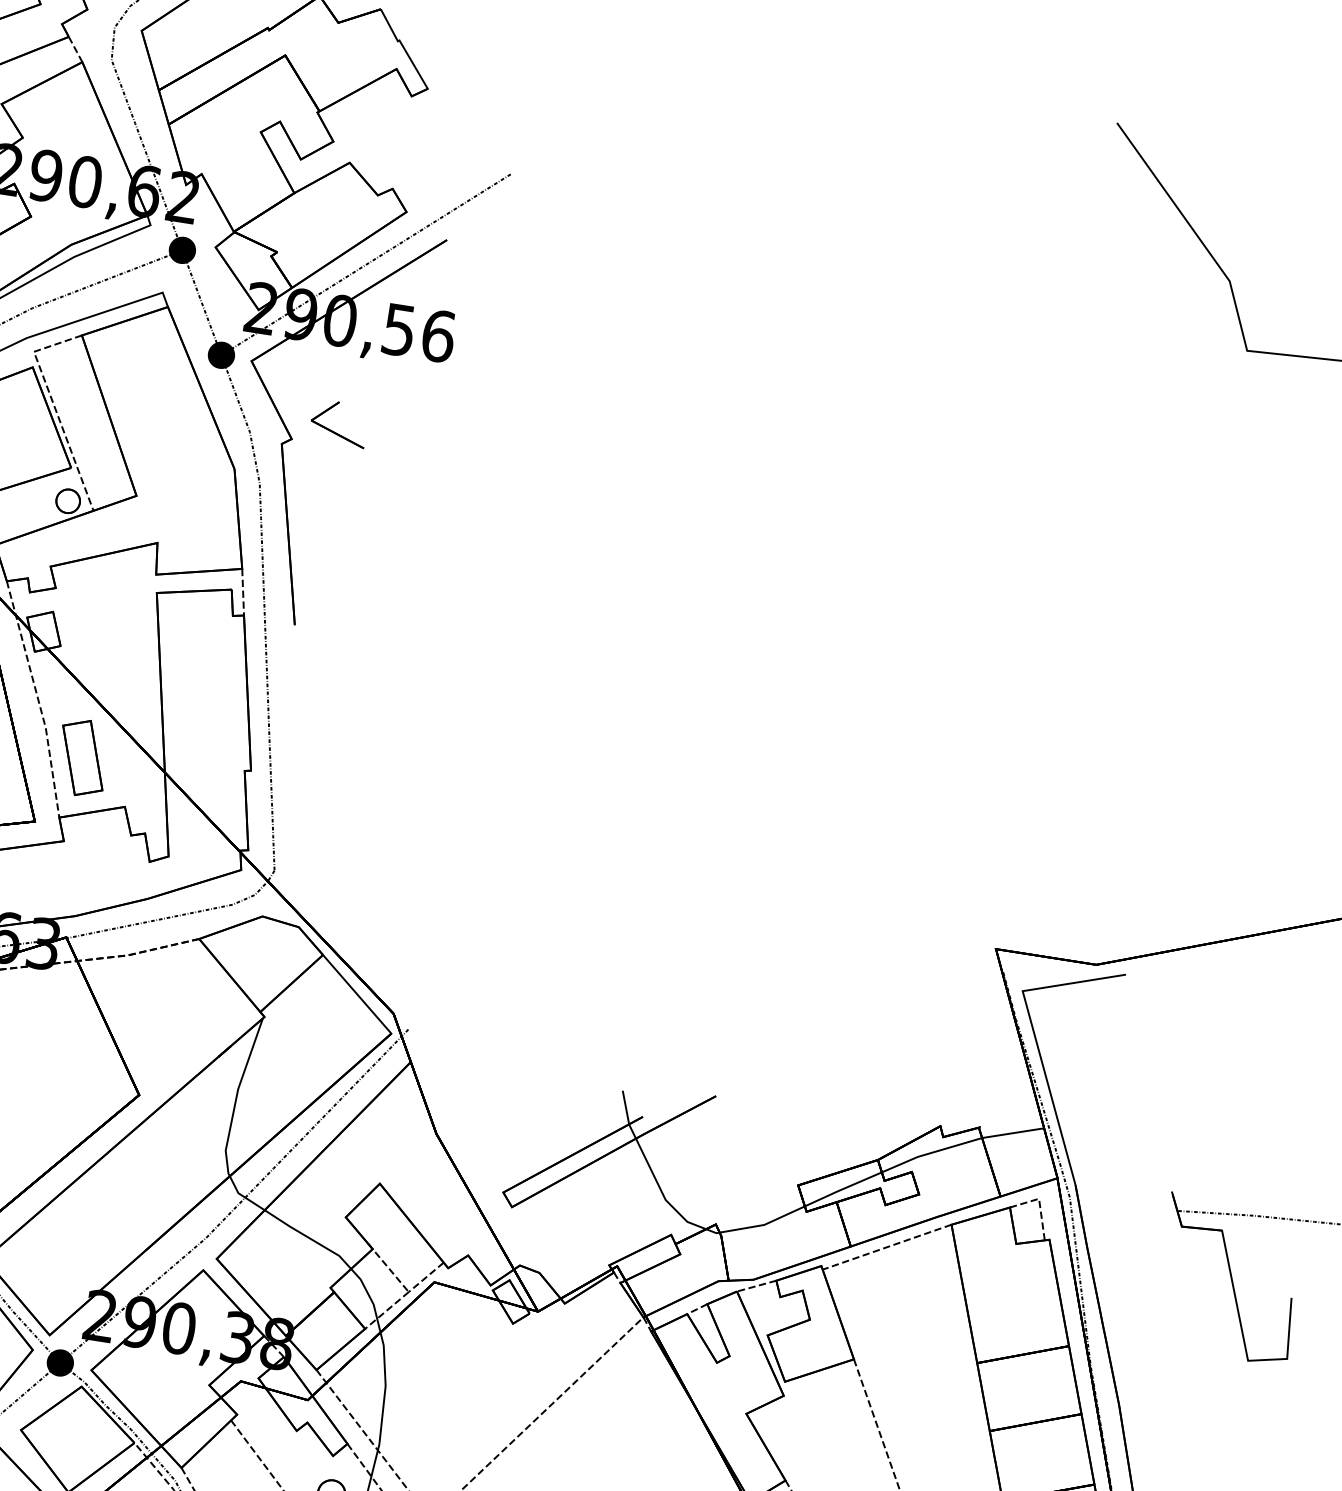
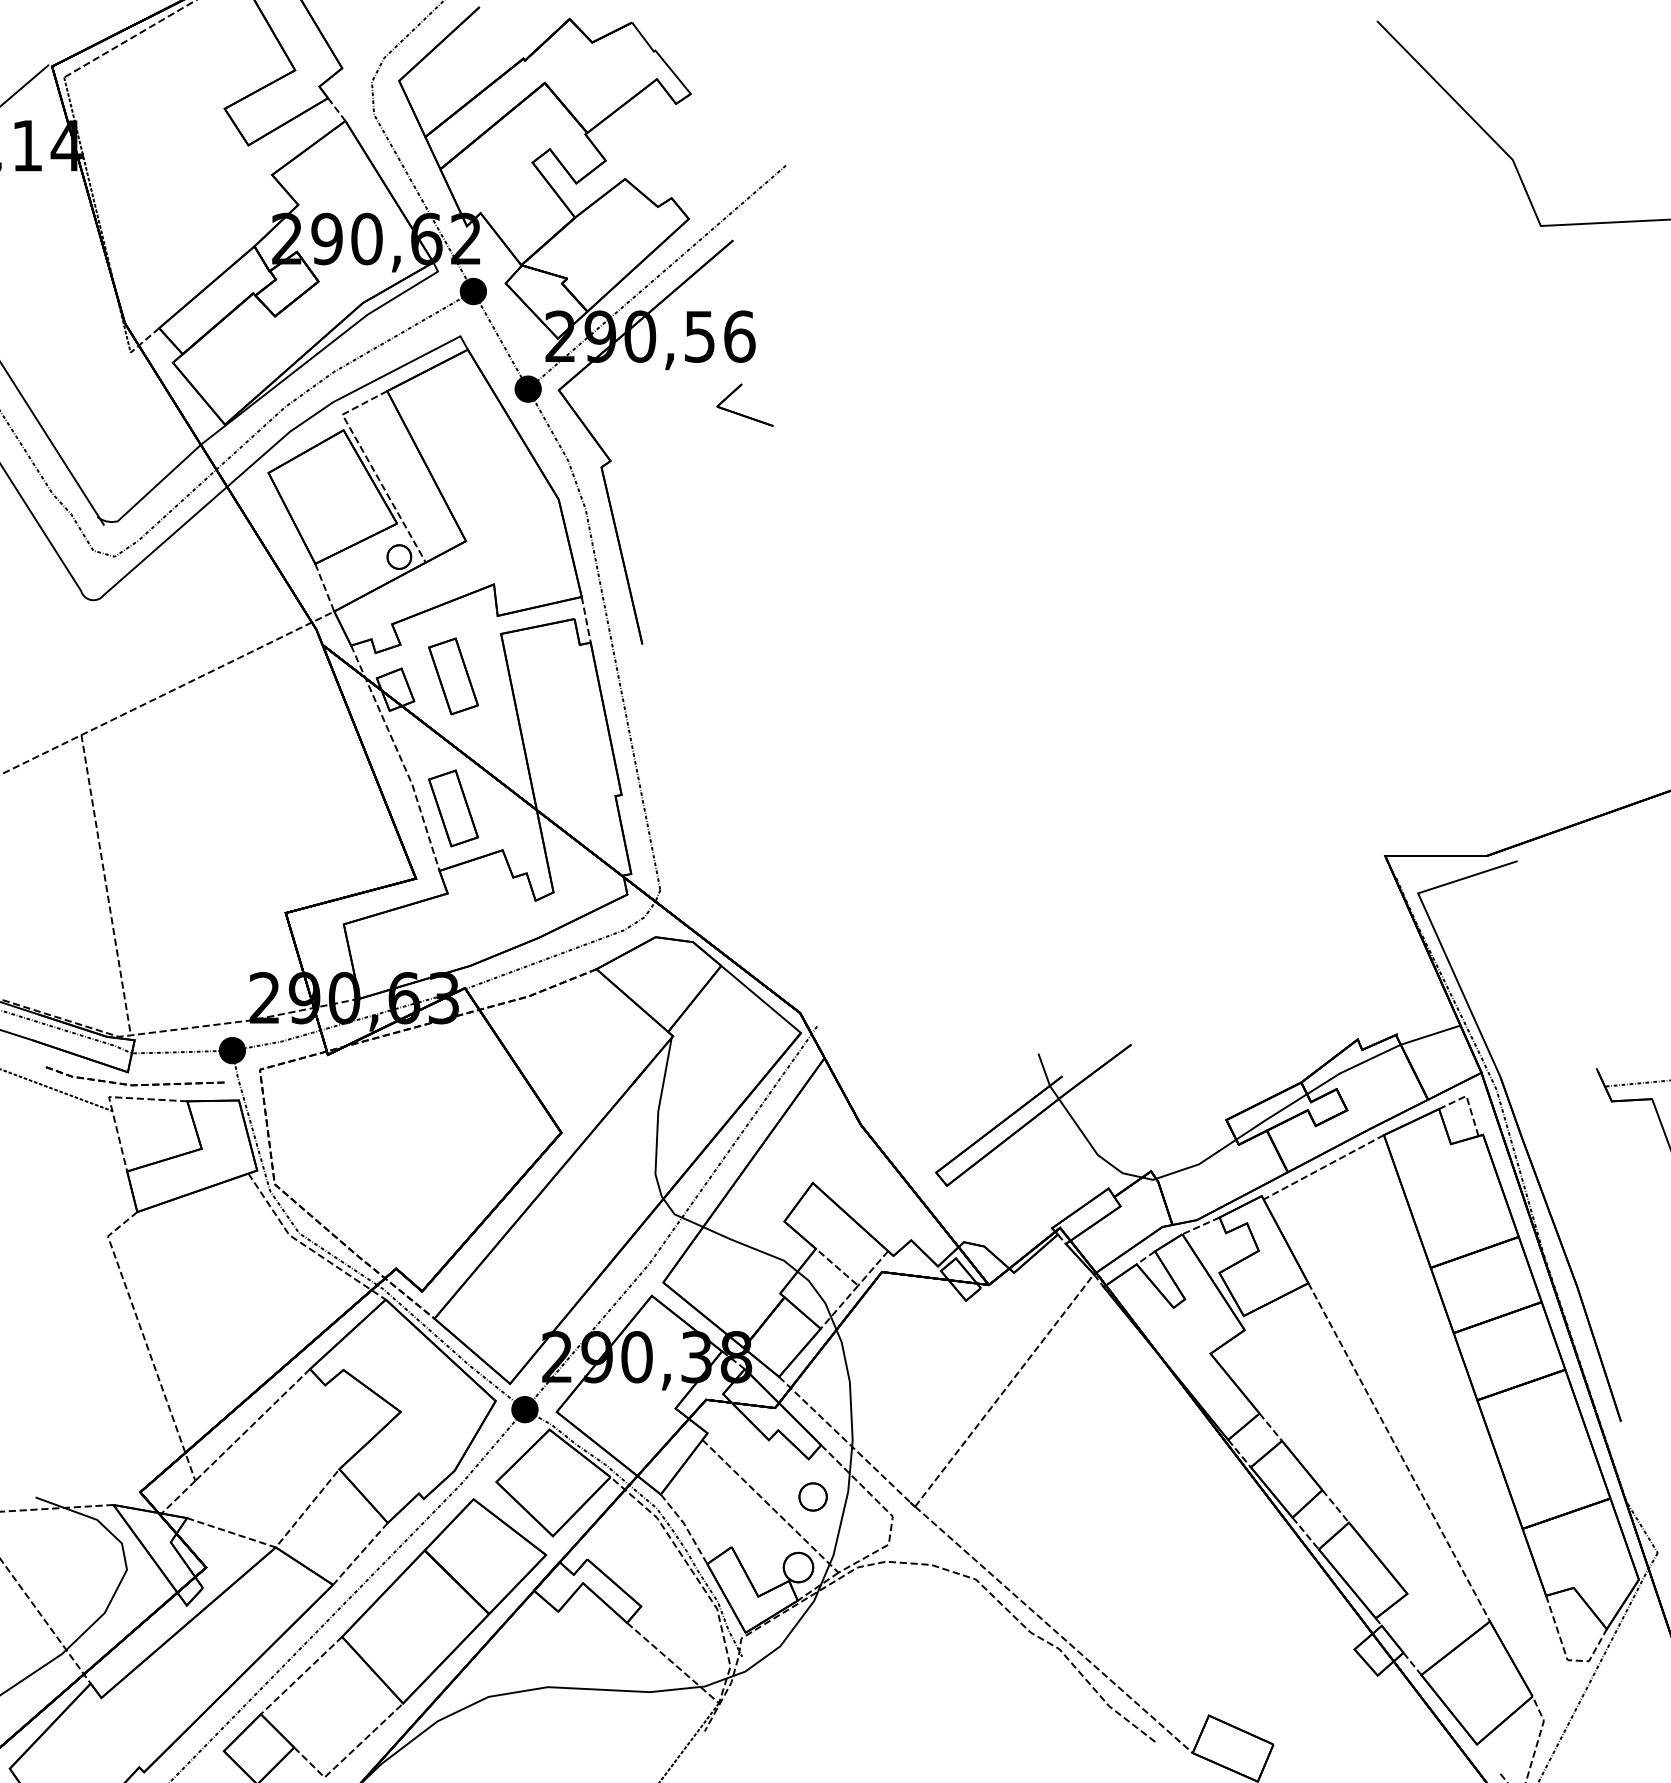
part: (333, 430) -> (740, 413), moved
part: (103, 627) -> (453, 676), added

